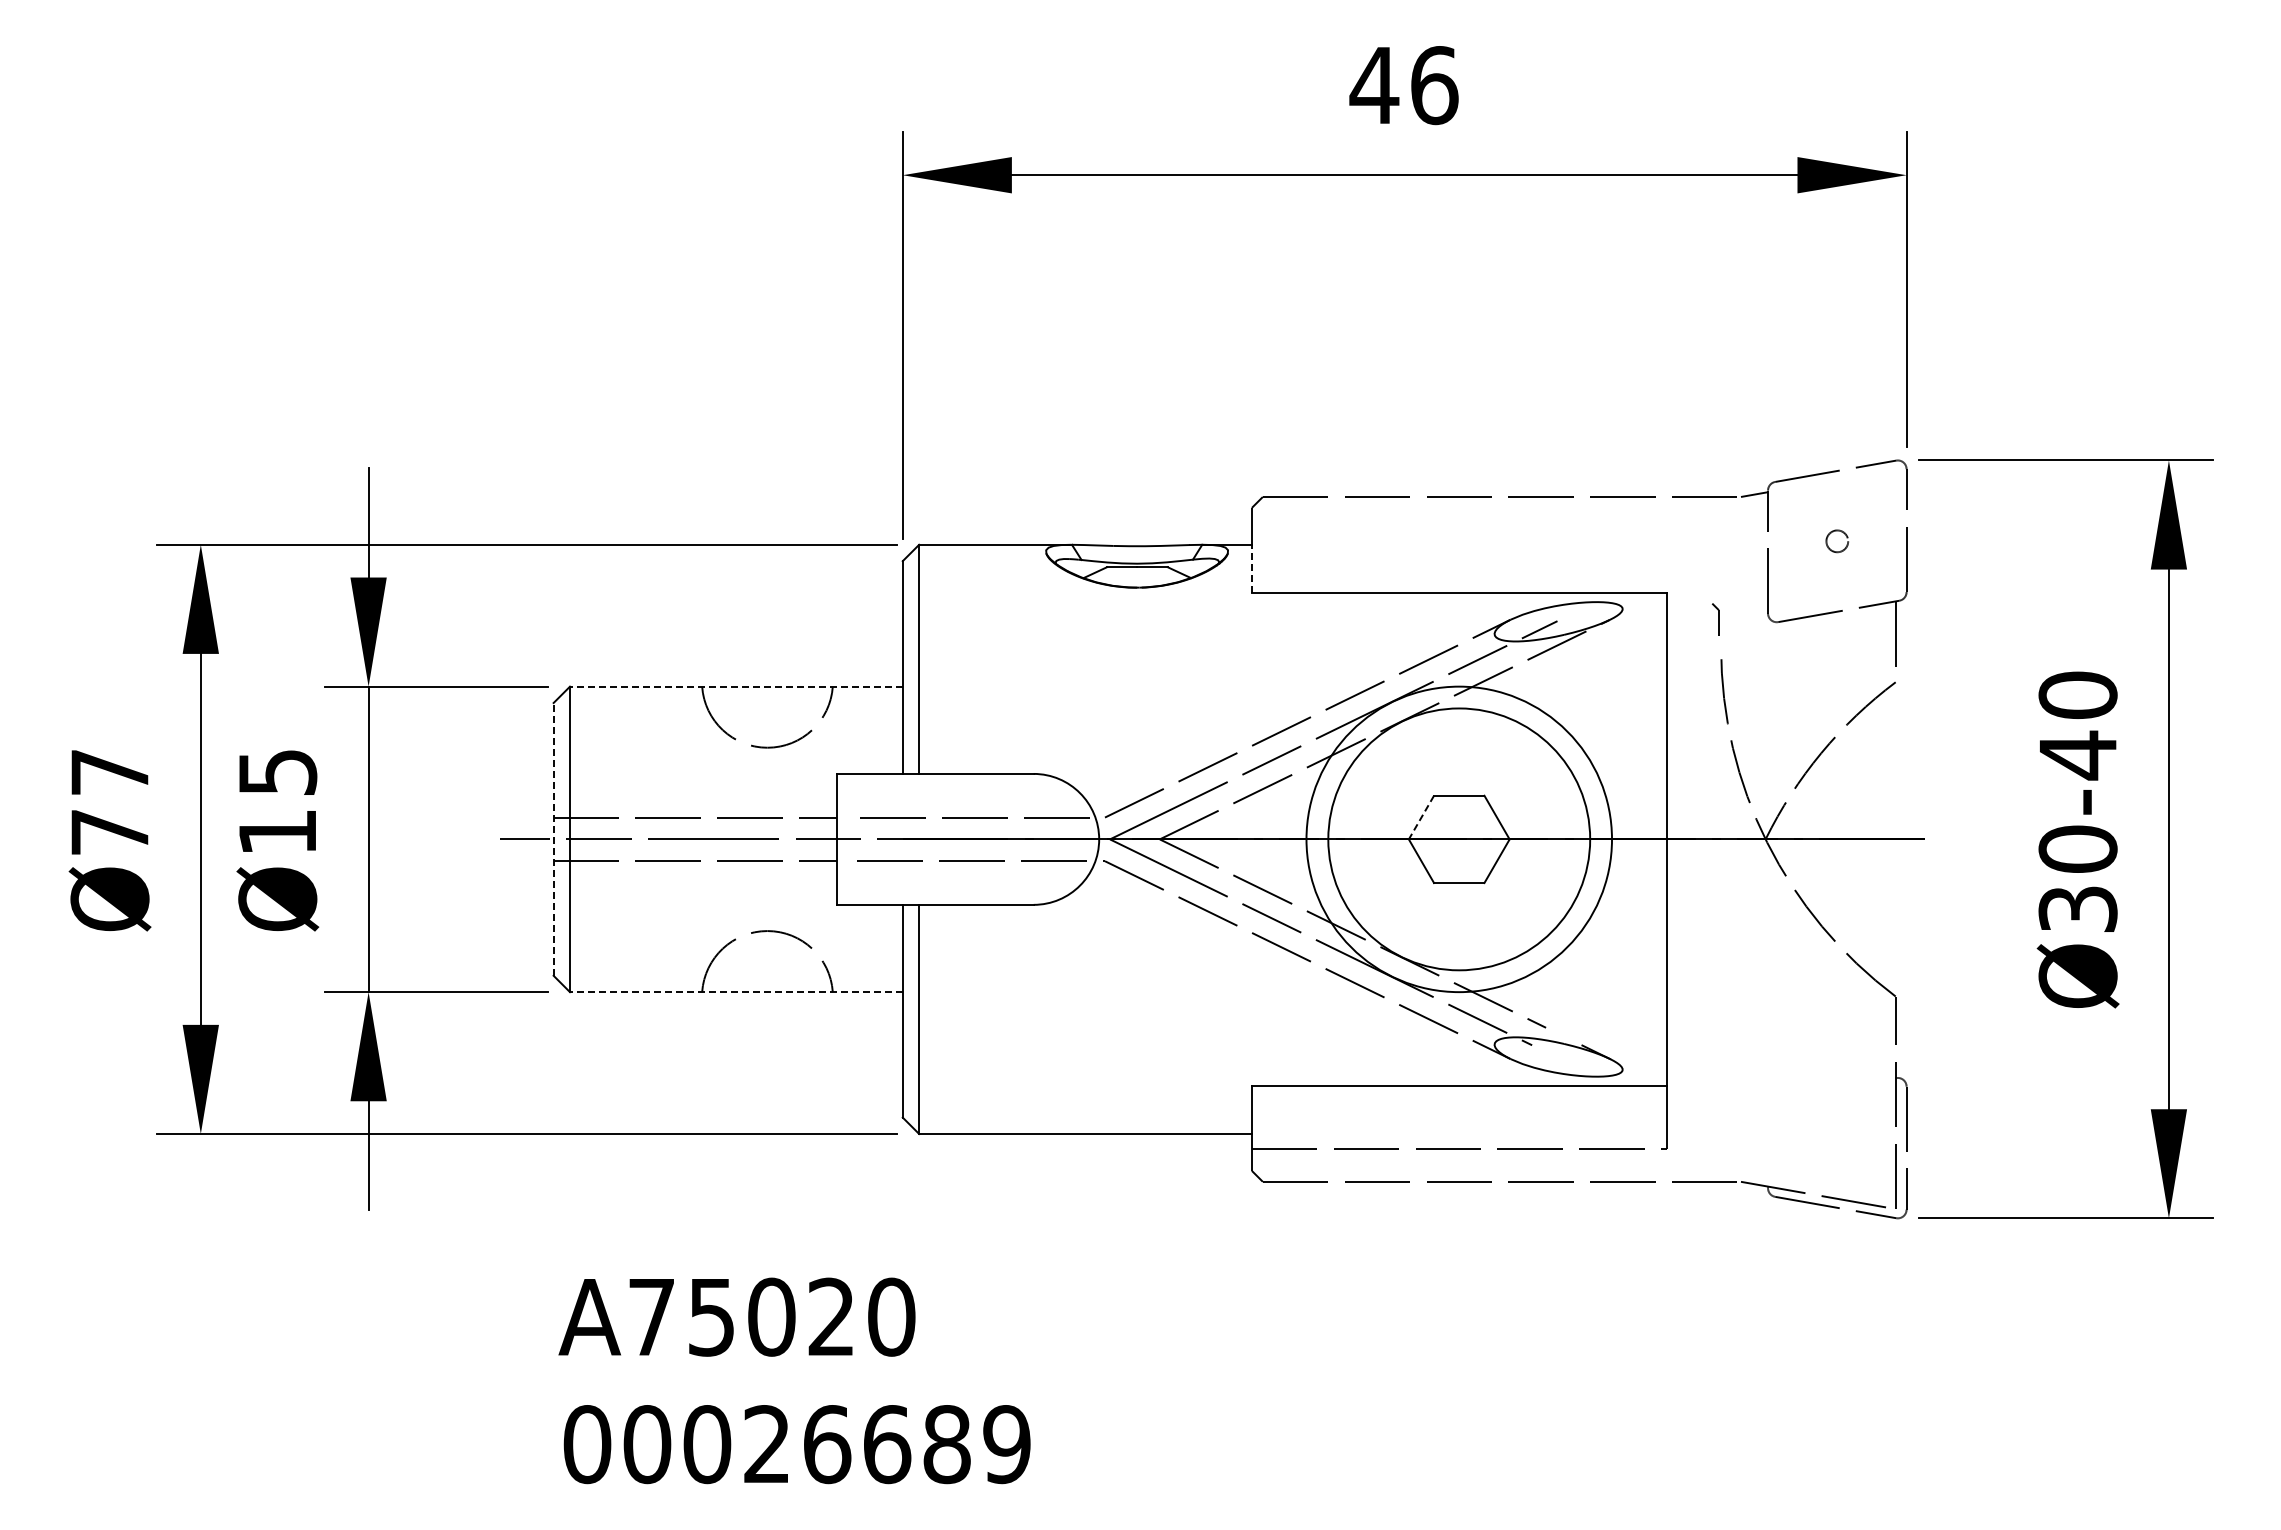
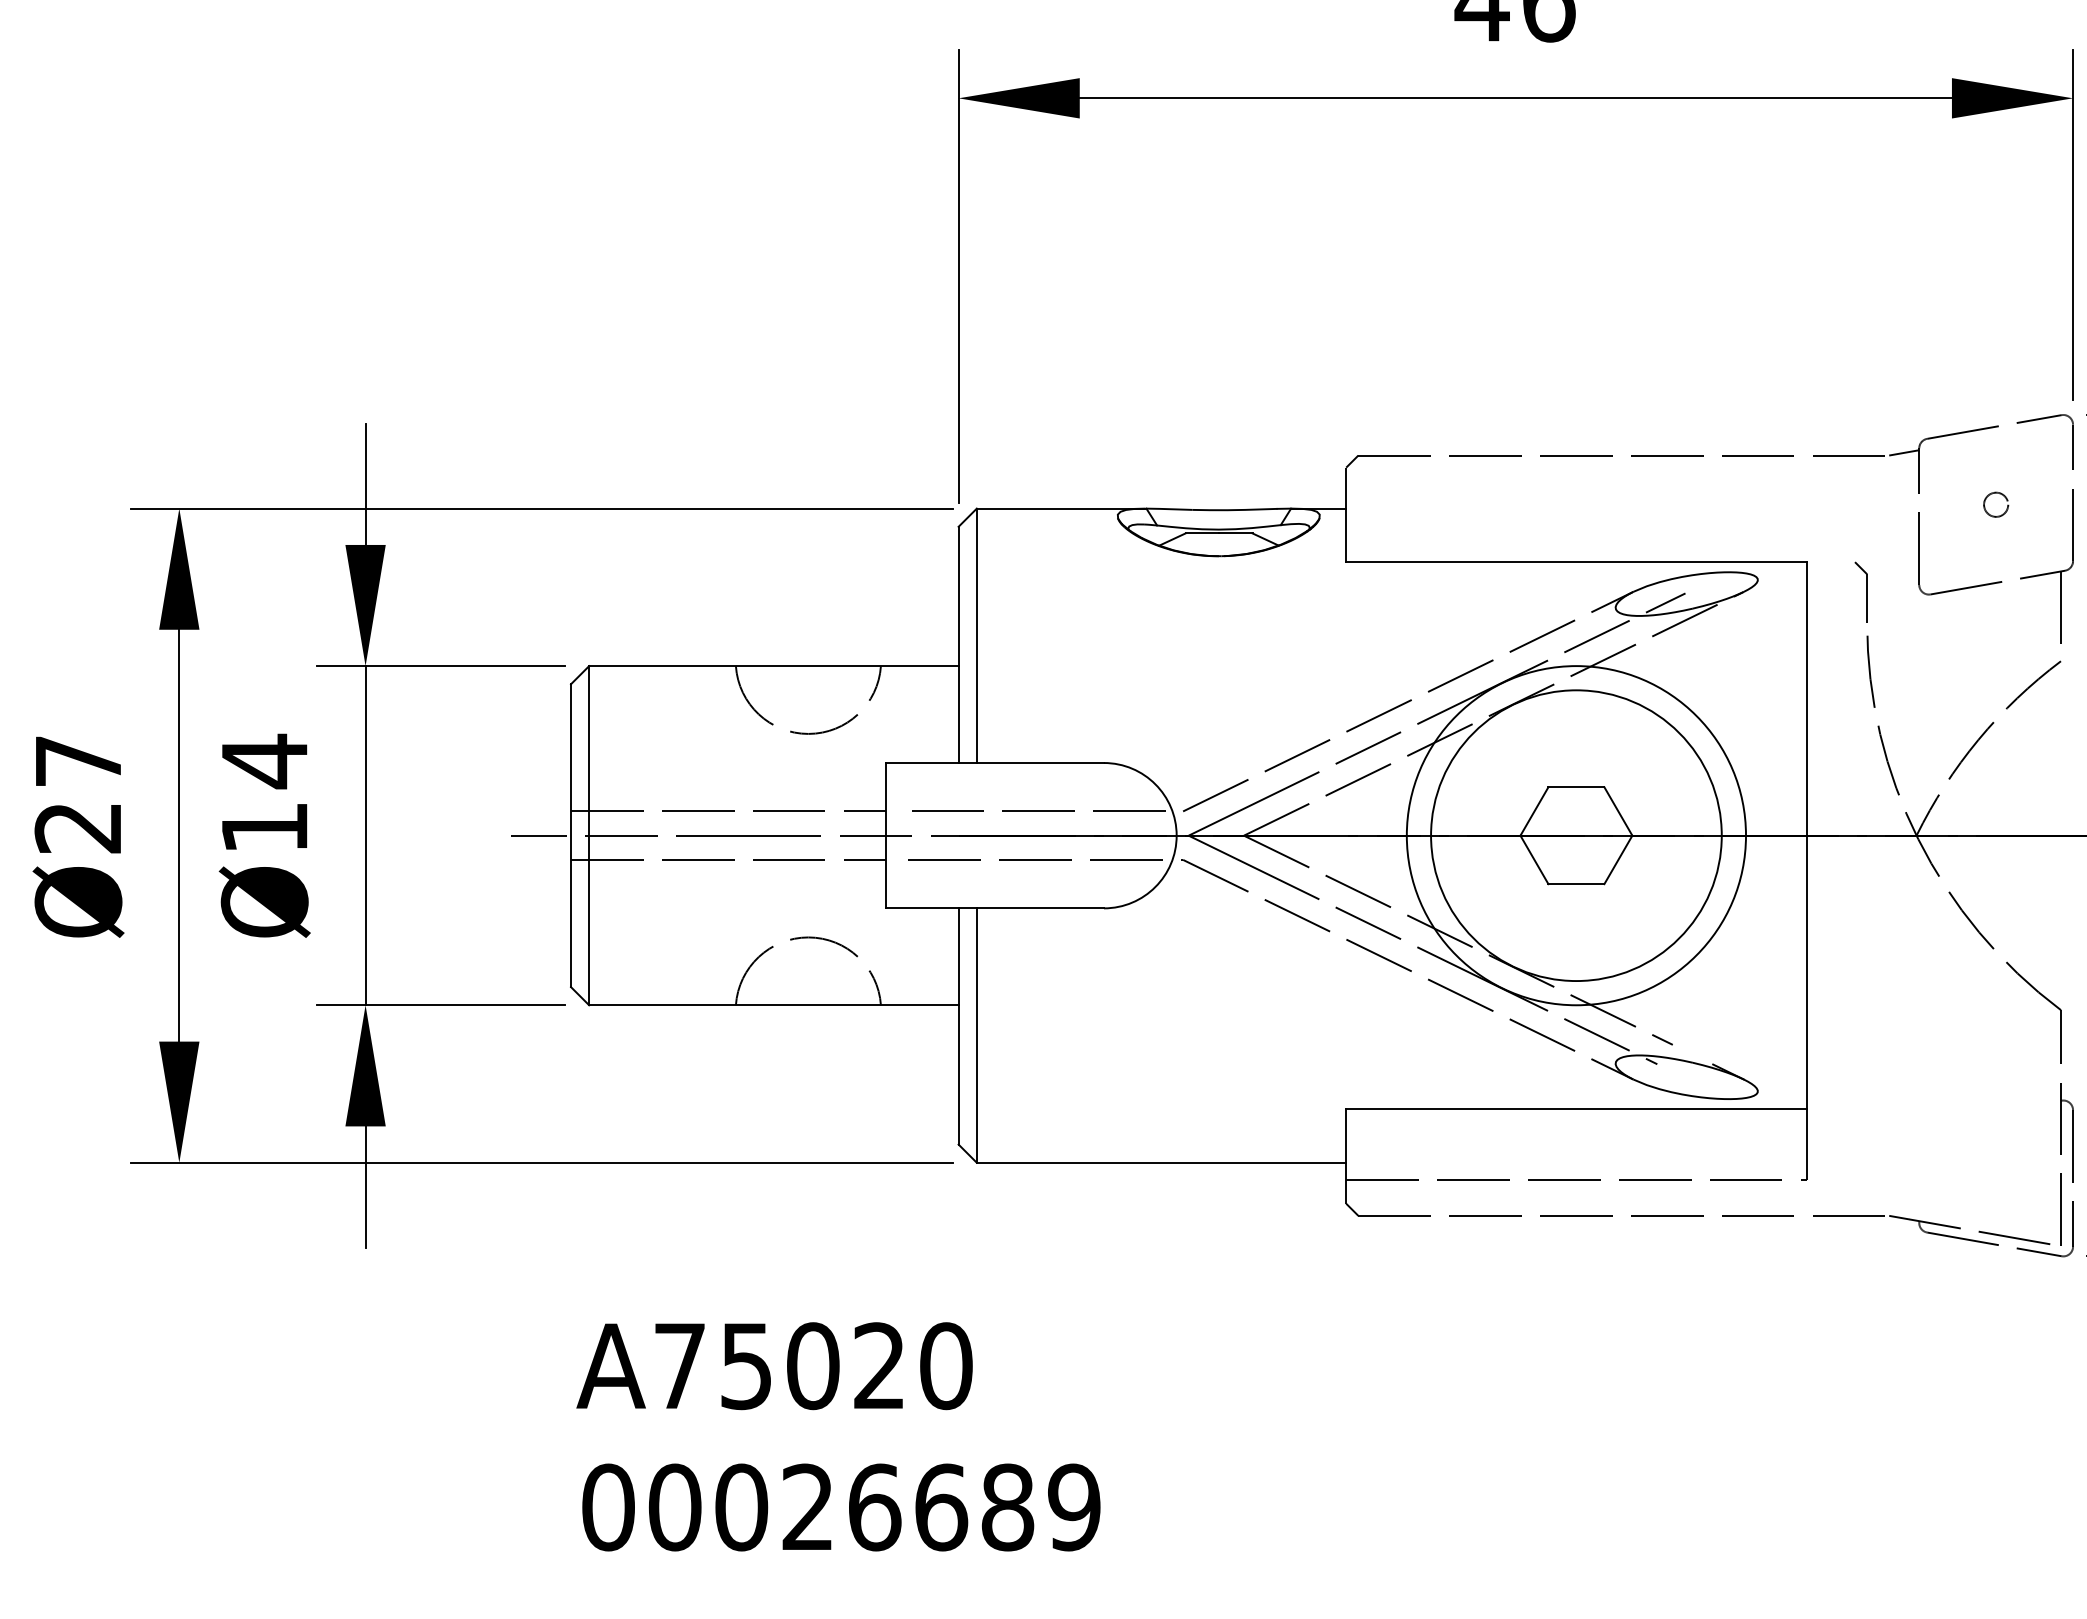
line: (1251, 568) -> (1345, 534), dashed -> solid
part: (1715, 619) -> (1860, 591), size x1.67
line: (735, 686) -> (772, 665), dashed -> solid
text: (278, 772) -> (265, 761), Ø15 -> Ø14
line: (1421, 818) -> (1534, 812), dashed -> solid
text: (109, 832) -> (77, 828), Ø77 -> Ø27
line: (553, 838) -> (570, 834), dashed -> solid
line: (735, 992) -> (772, 1005), dashed -> solid

